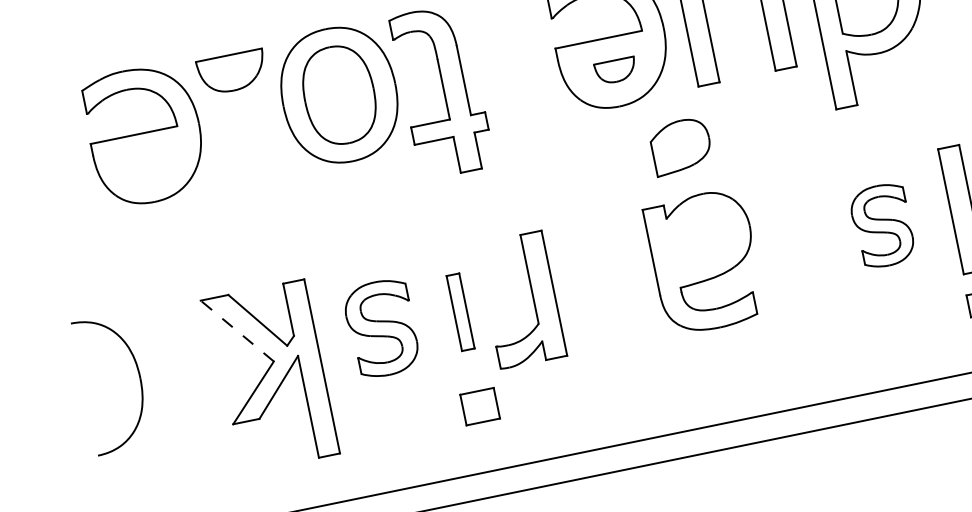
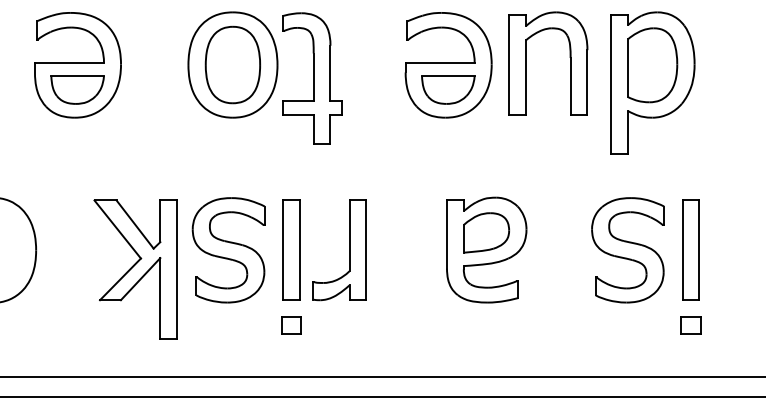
part: (615, 70) -> (448, 89), size x1.67
part: (232, 72) -> (77, 89), moved
part: (681, 145) -> (486, 232), moved
part: (881, 226) -> (627, 250), size x1.67
part: (460, 311) -> (291, 249), size x1.67
part: (381, 328) -> (228, 250), size x1.43
line: (236, 331) -> (117, 229), dashed -> solid
part: (479, 406) -> (291, 325), size x0.71

